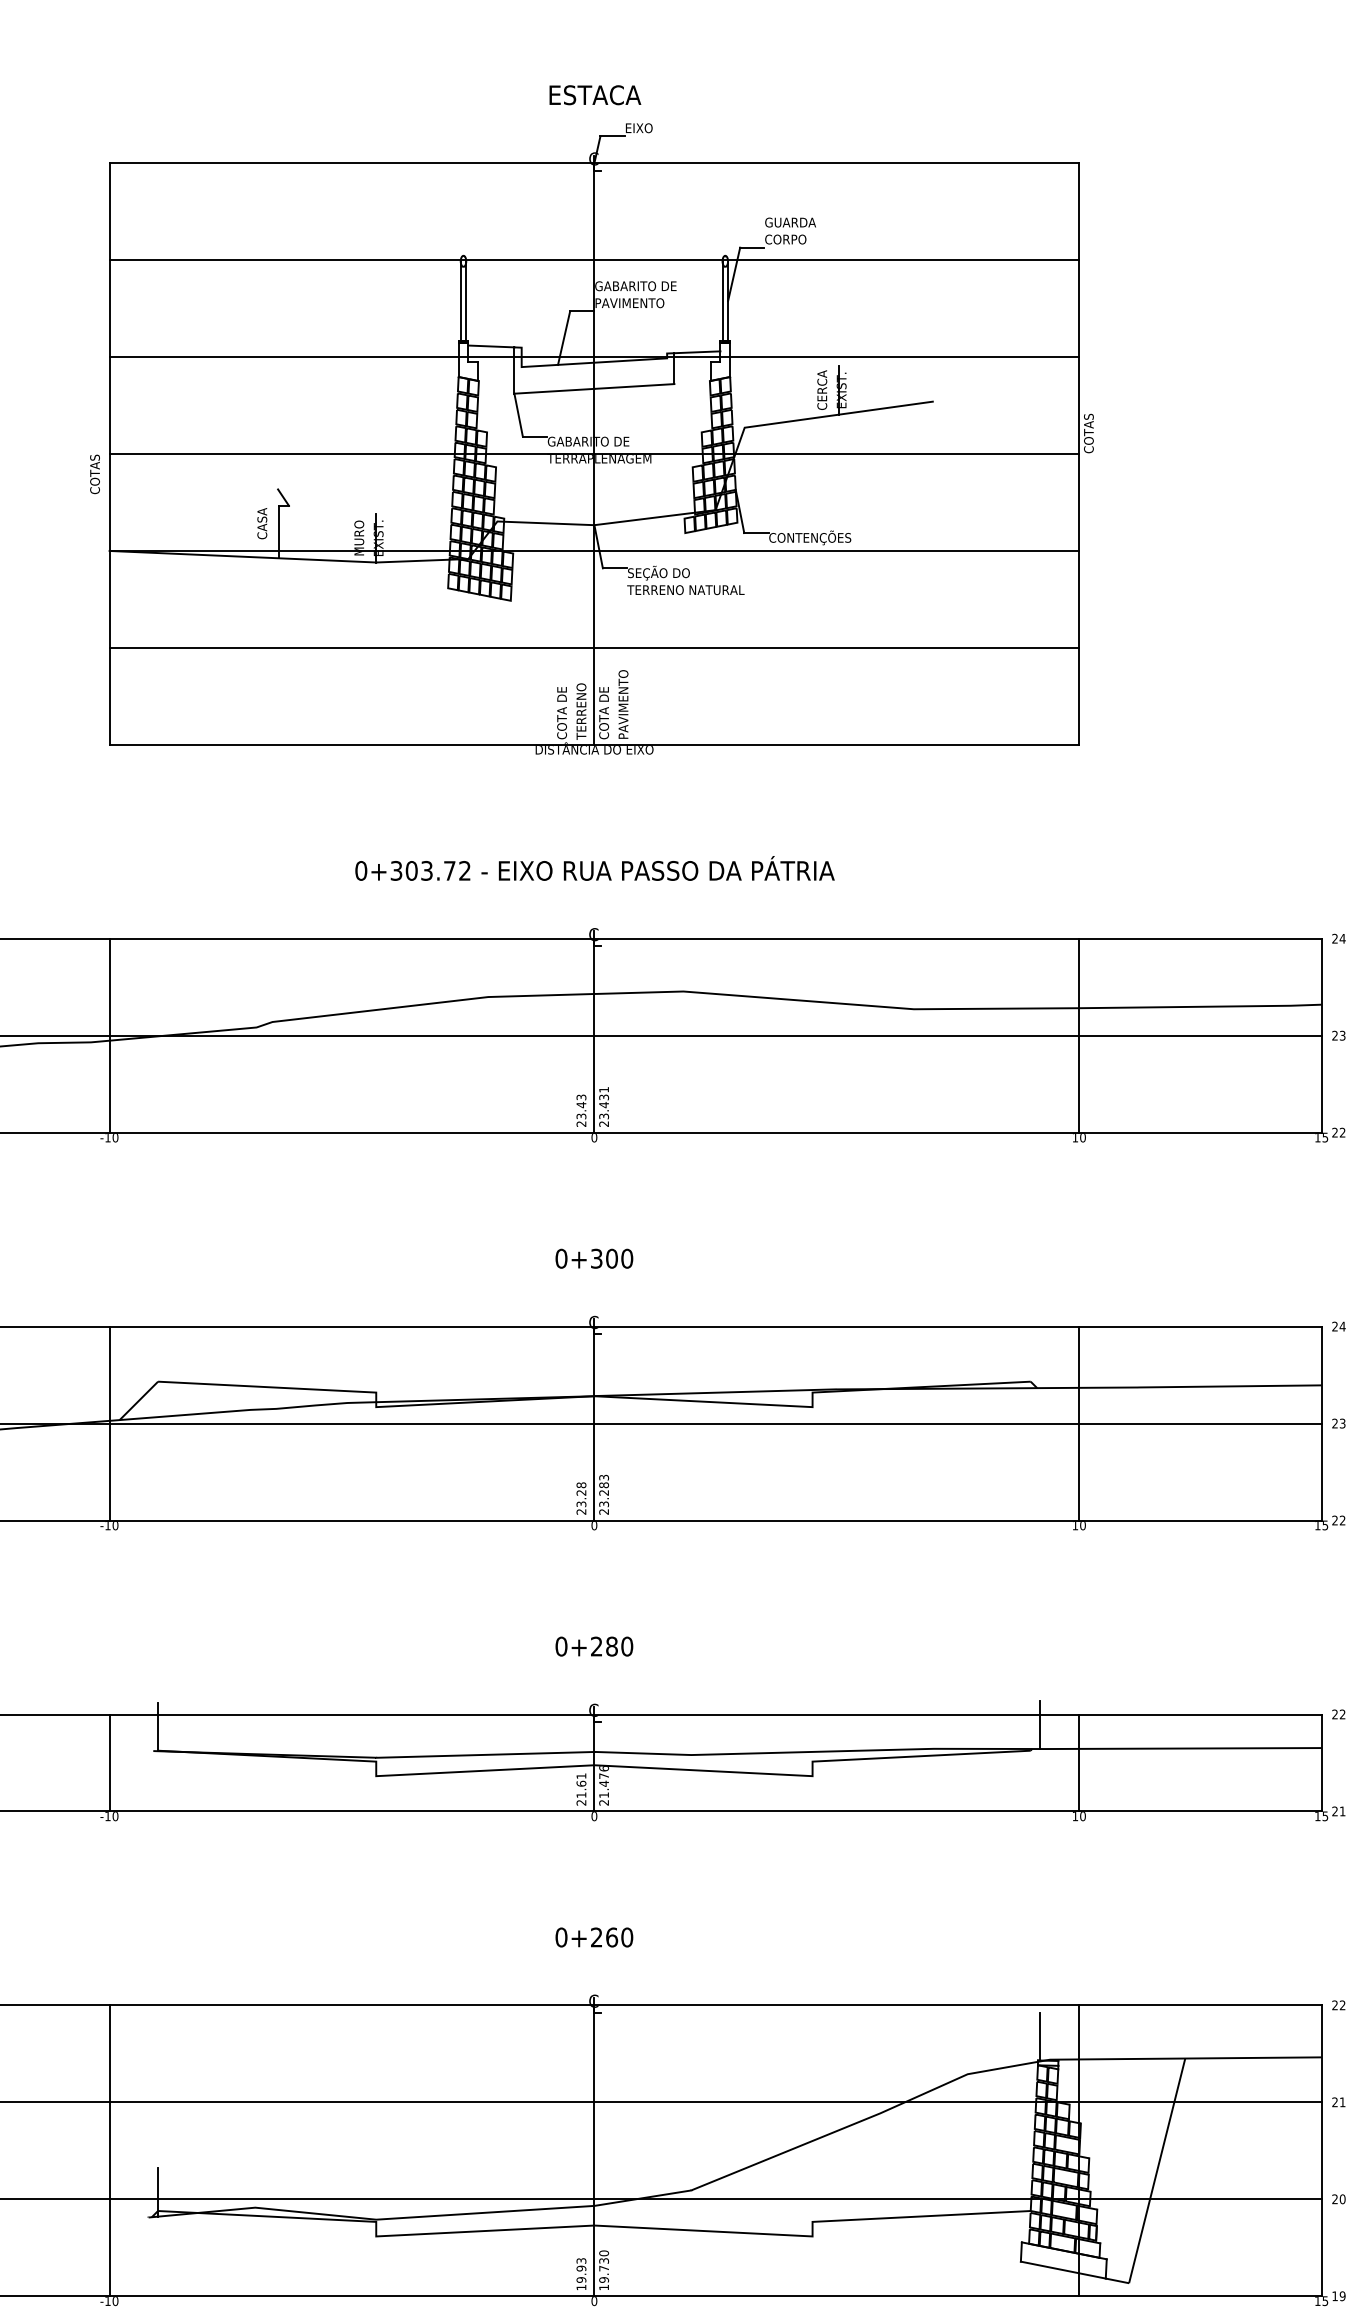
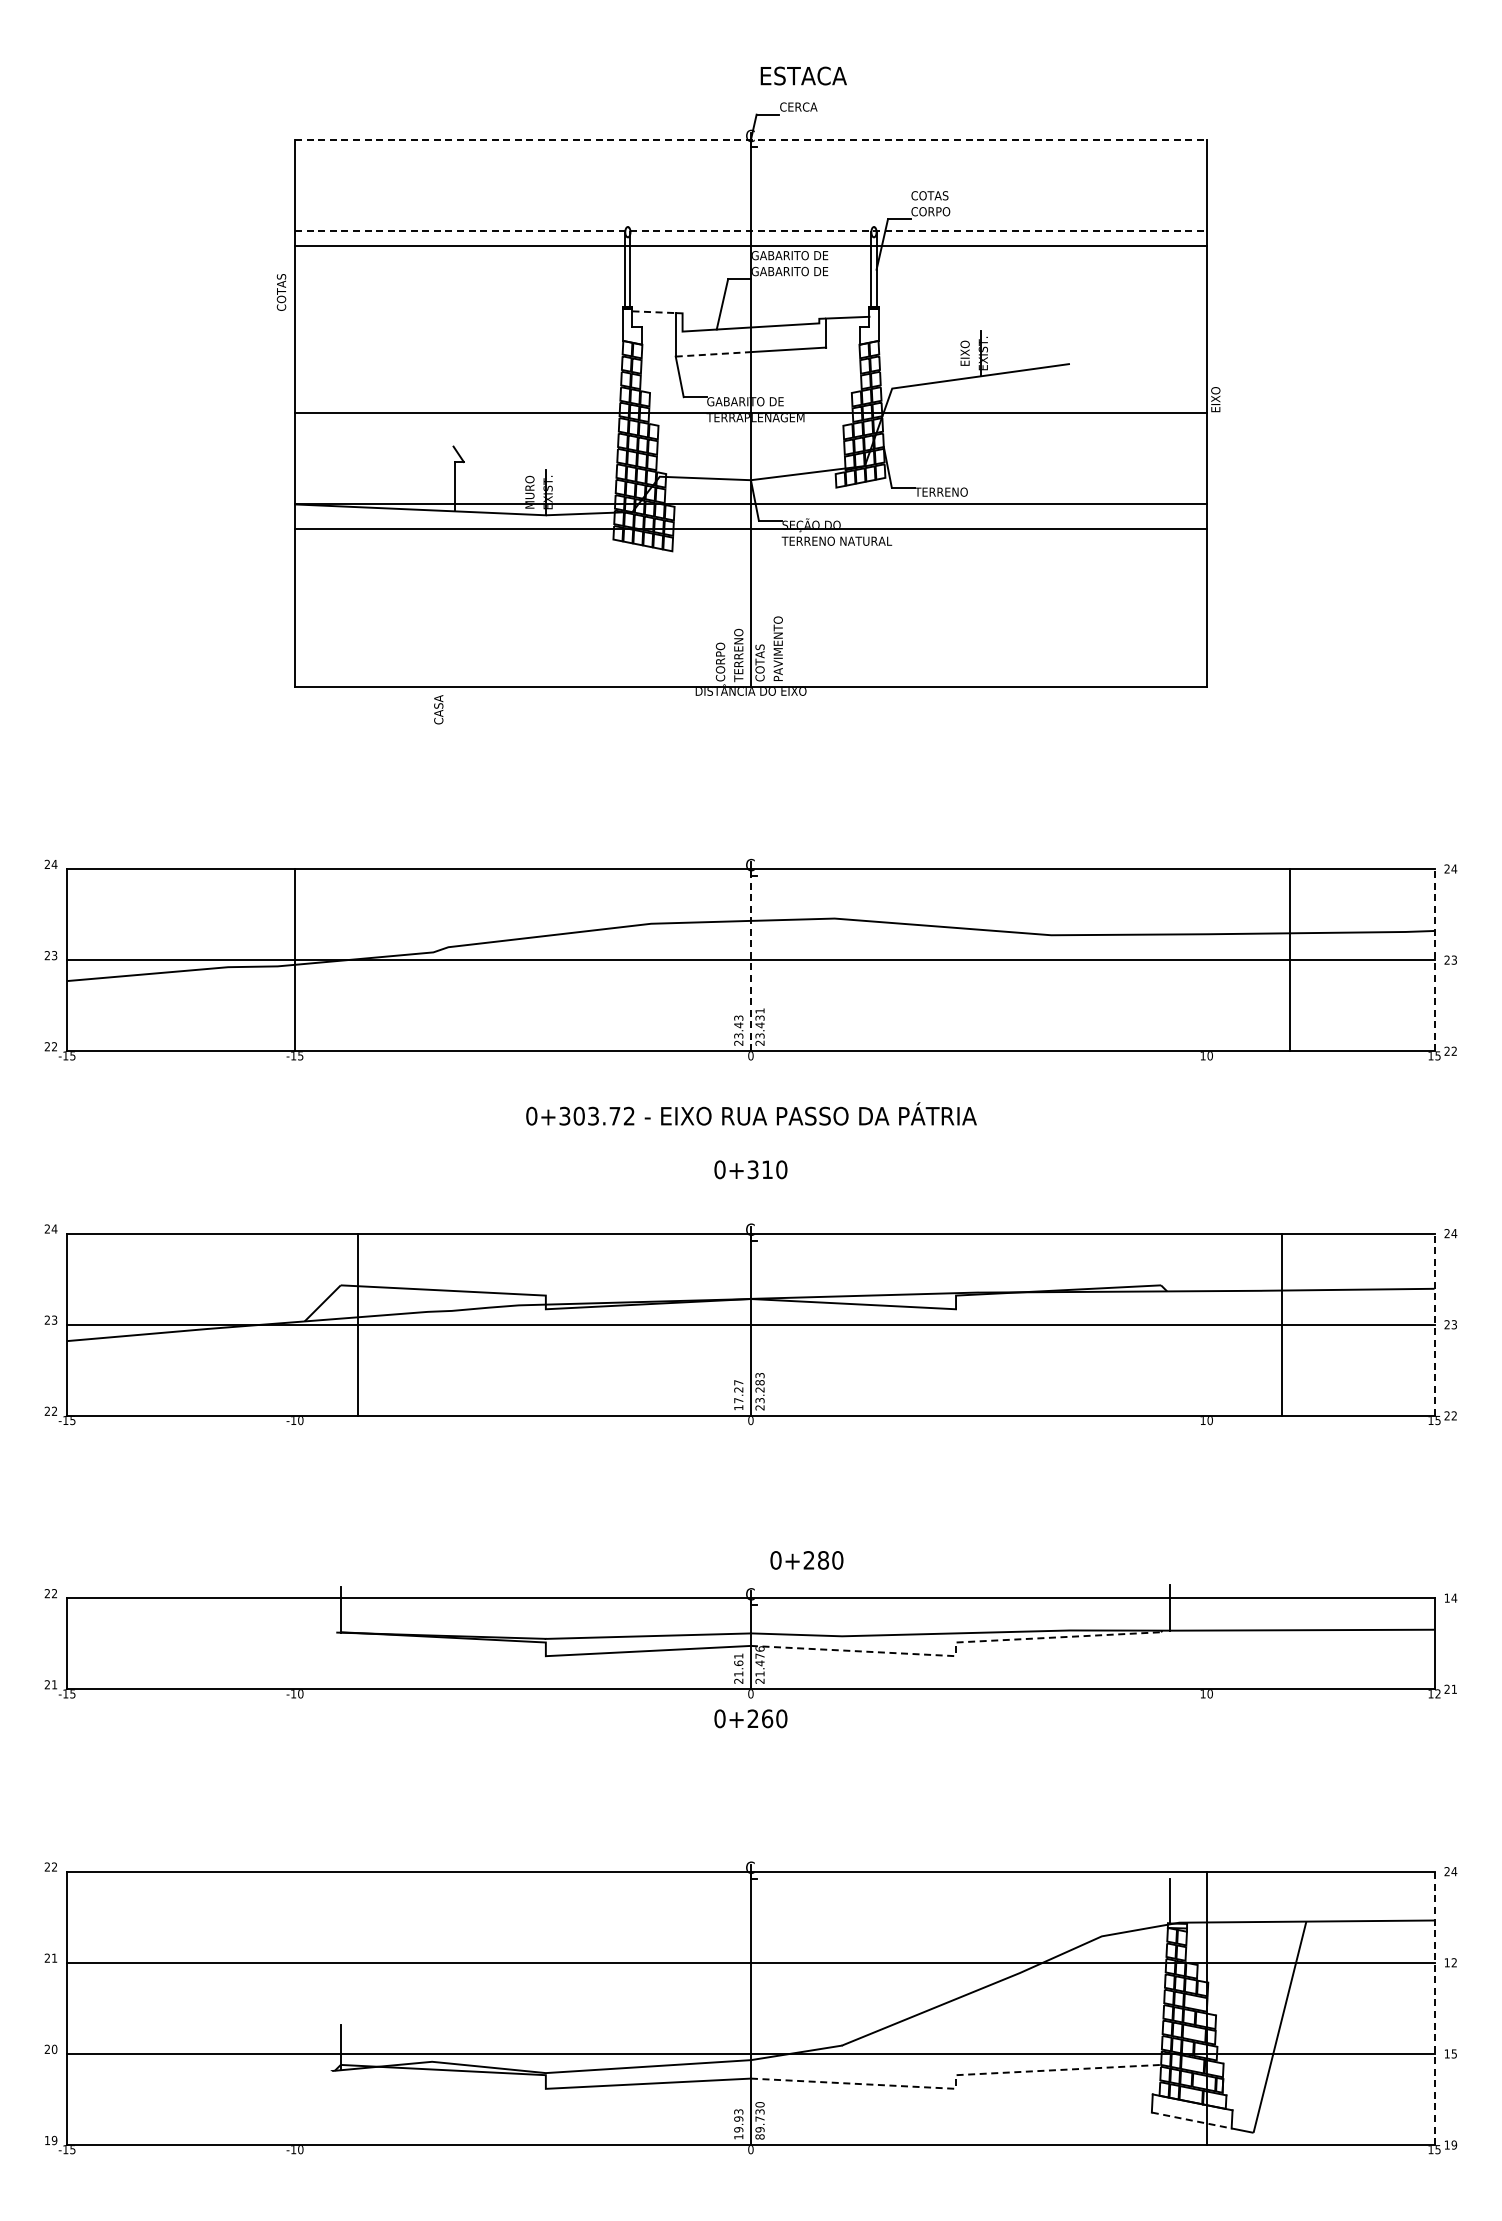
text: (595, 94) -> (803, 75), moved
text: (645, 127) -> (798, 106), EIXO -> CERCA
line: (593, 162) -> (750, 139), solid -> dashed
text: (792, 222) -> (937, 195), GUARDA -> COTAS
line: (593, 260) -> (750, 231), solid -> dashed
text: (636, 303) -> (790, 271), PAVIMENTO -> GABARITO DE
line: (491, 346) -> (654, 312), solid -> dashed
line: (593, 357) -> (750, 246), moved
text: (821, 389) -> (964, 352), CERCA -> EIXO
line: (554, 391) -> (713, 354), solid -> dashed
text: (1088, 432) -> (1215, 393), COTAS -> EIXO
text: (95, 474) -> (281, 292), moved
text: (262, 523) -> (438, 709), moved
text: (809, 538) -> (953, 492), CONTENÇÕES -> TERRENO
line: (593, 647) -> (750, 528), moved
text: (603, 696) -> (759, 641), COTA DE -> COTAS
text: (562, 704) -> (720, 648), COTA DE -> CORPO
text: (595, 868) -> (751, 1113), moved
line: (593, 1035) -> (750, 959), solid -> dashed
line: (1321, 1035) -> (1434, 959), solid -> dashed
line: (1079, 1036) -> (1289, 960), moved
text: (115, 1138) -> (300, 1056), -10 -> -15
text: (612, 1258) -> (767, 1169), 0+300 -> 0+310
line: (109, 1423) -> (358, 1324), moved
line: (1079, 1423) -> (1281, 1324), moved
line: (1321, 1423) -> (1434, 1324), solid -> dashed
text: (581, 1498) -> (738, 1395), 23.28 -> 17.27
text: (593, 1646) -> (806, 1560), moved
text: (1338, 1713) -> (1450, 1597), 22 -> 14
line: (109, 1762) -> (295, 1643), removed
line: (1079, 1762) -> (1206, 1643), removed
line: (813, 1769) -> (956, 1649), solid -> dashed
text: (1324, 1815) -> (1437, 1693), 15 -> 12
text: (593, 1937) -> (750, 1718), moved
text: (1342, 2005) -> (1454, 1871), 22 -> 24
text: (1338, 2102) -> (1450, 1962), 21 -> 12
line: (109, 2150) -> (295, 2008), removed
line: (1321, 2150) -> (1434, 2008), solid -> dashed
text: (1338, 2198) -> (1450, 2053), 20 -> 15
line: (813, 2229) -> (956, 2082), solid -> dashed
line: (1063, 2270) -> (1191, 2120), solid -> dashed
text: (603, 2287) -> (759, 2136), 19.730 -> 89.730

